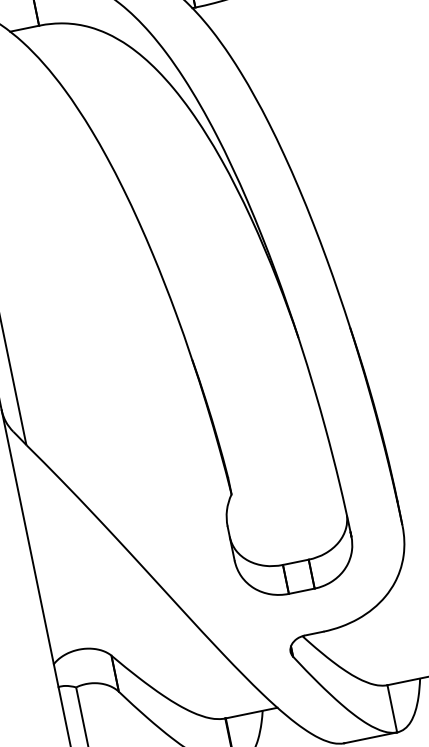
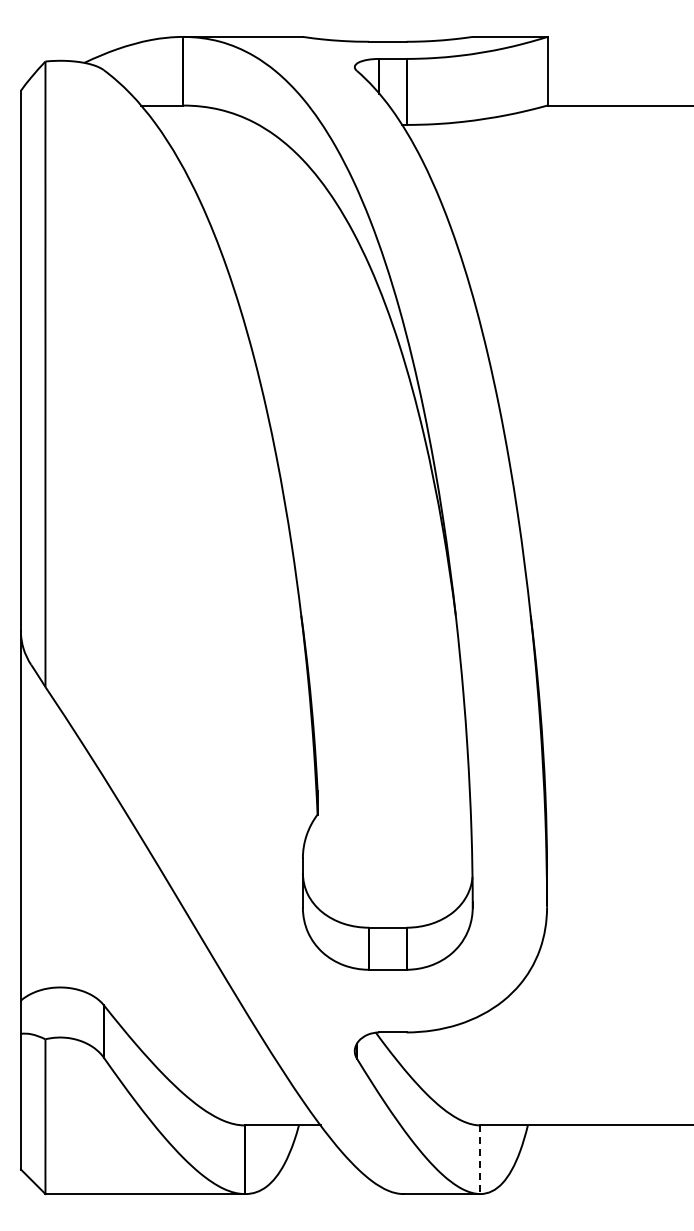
line: (392, 709) -> (480, 1160), solid -> dashed

